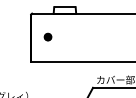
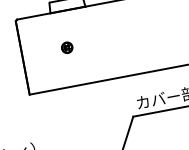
part: (47, 36) -> (66, 46), moved

